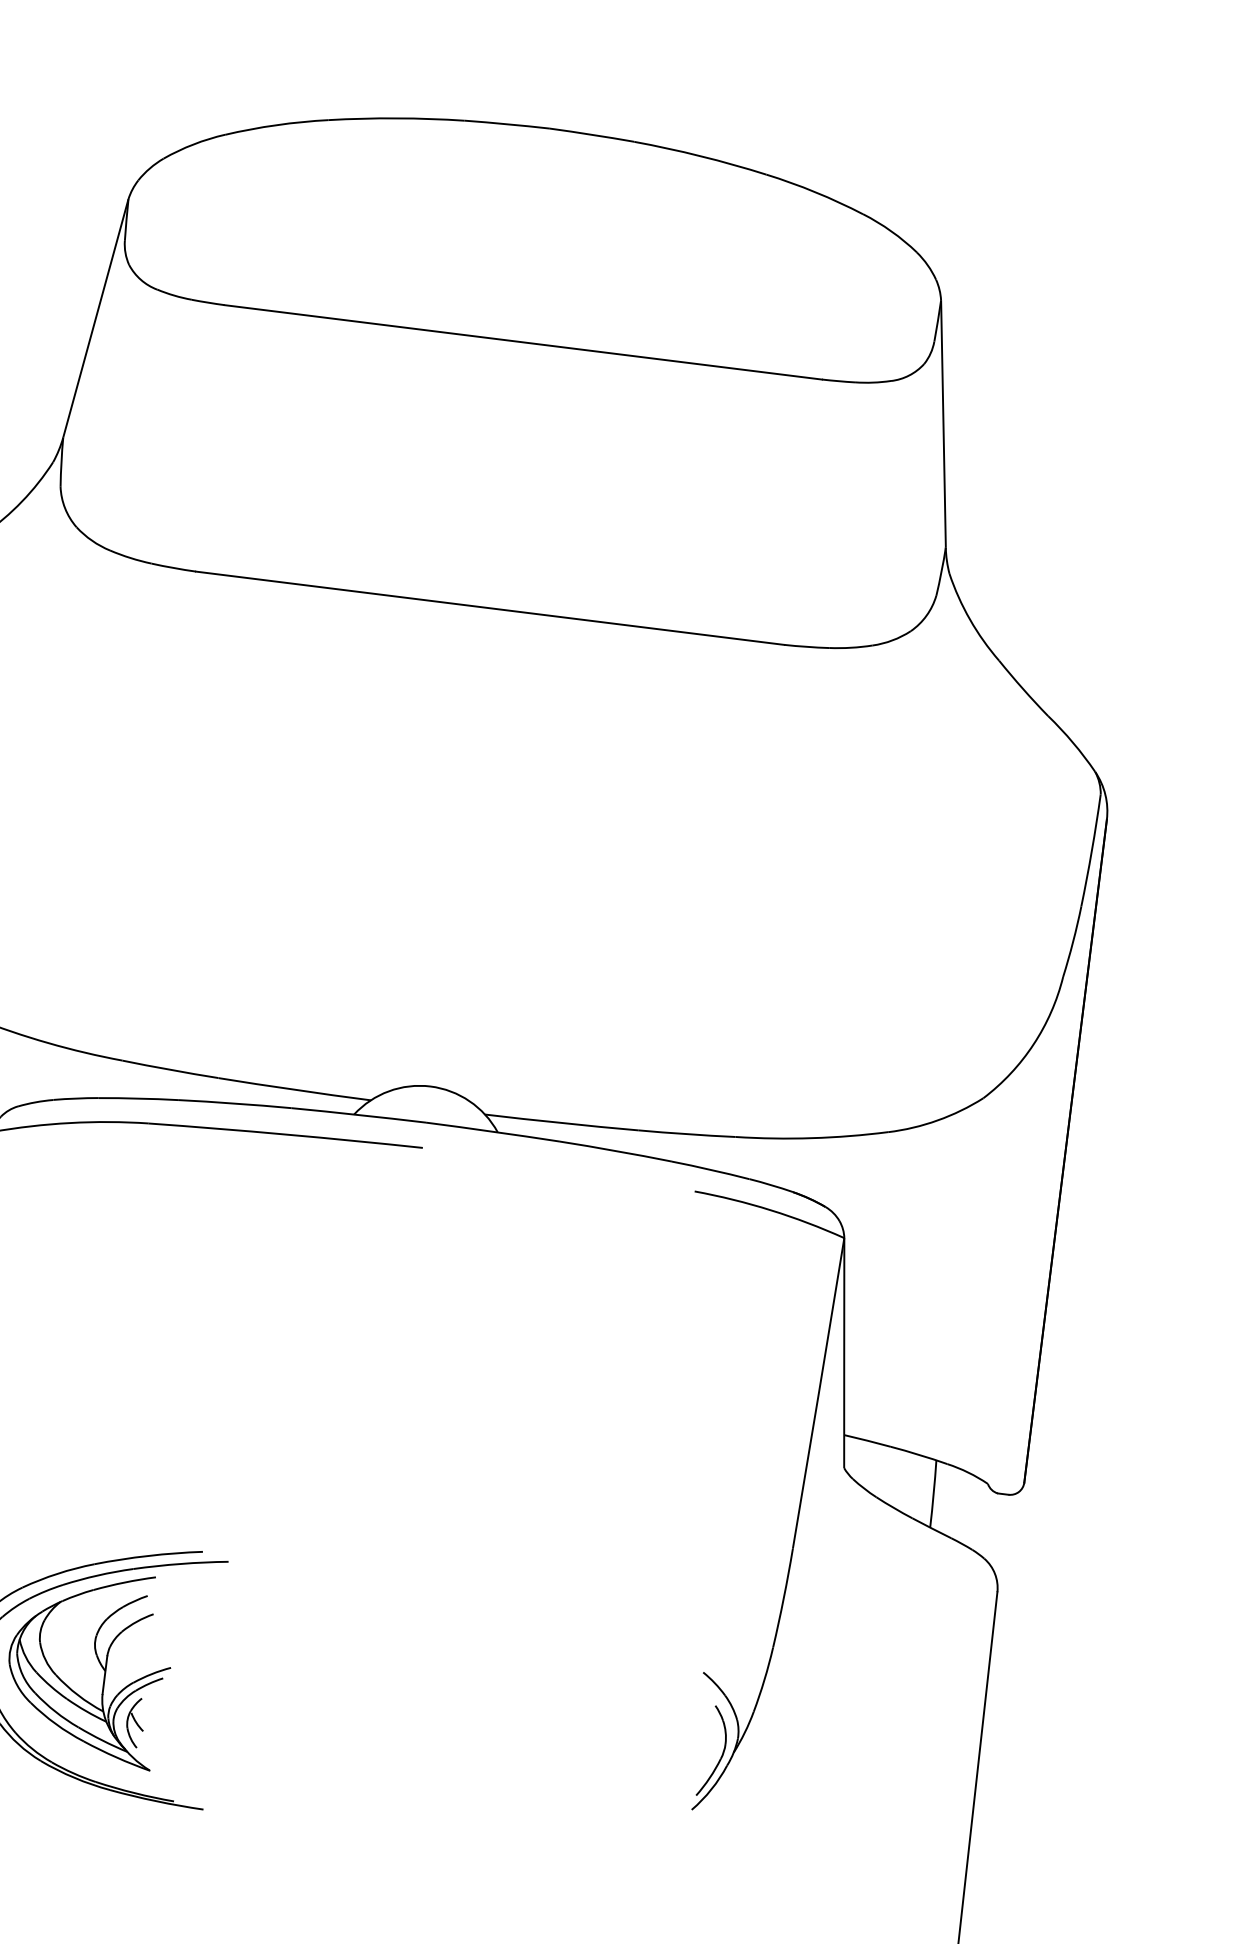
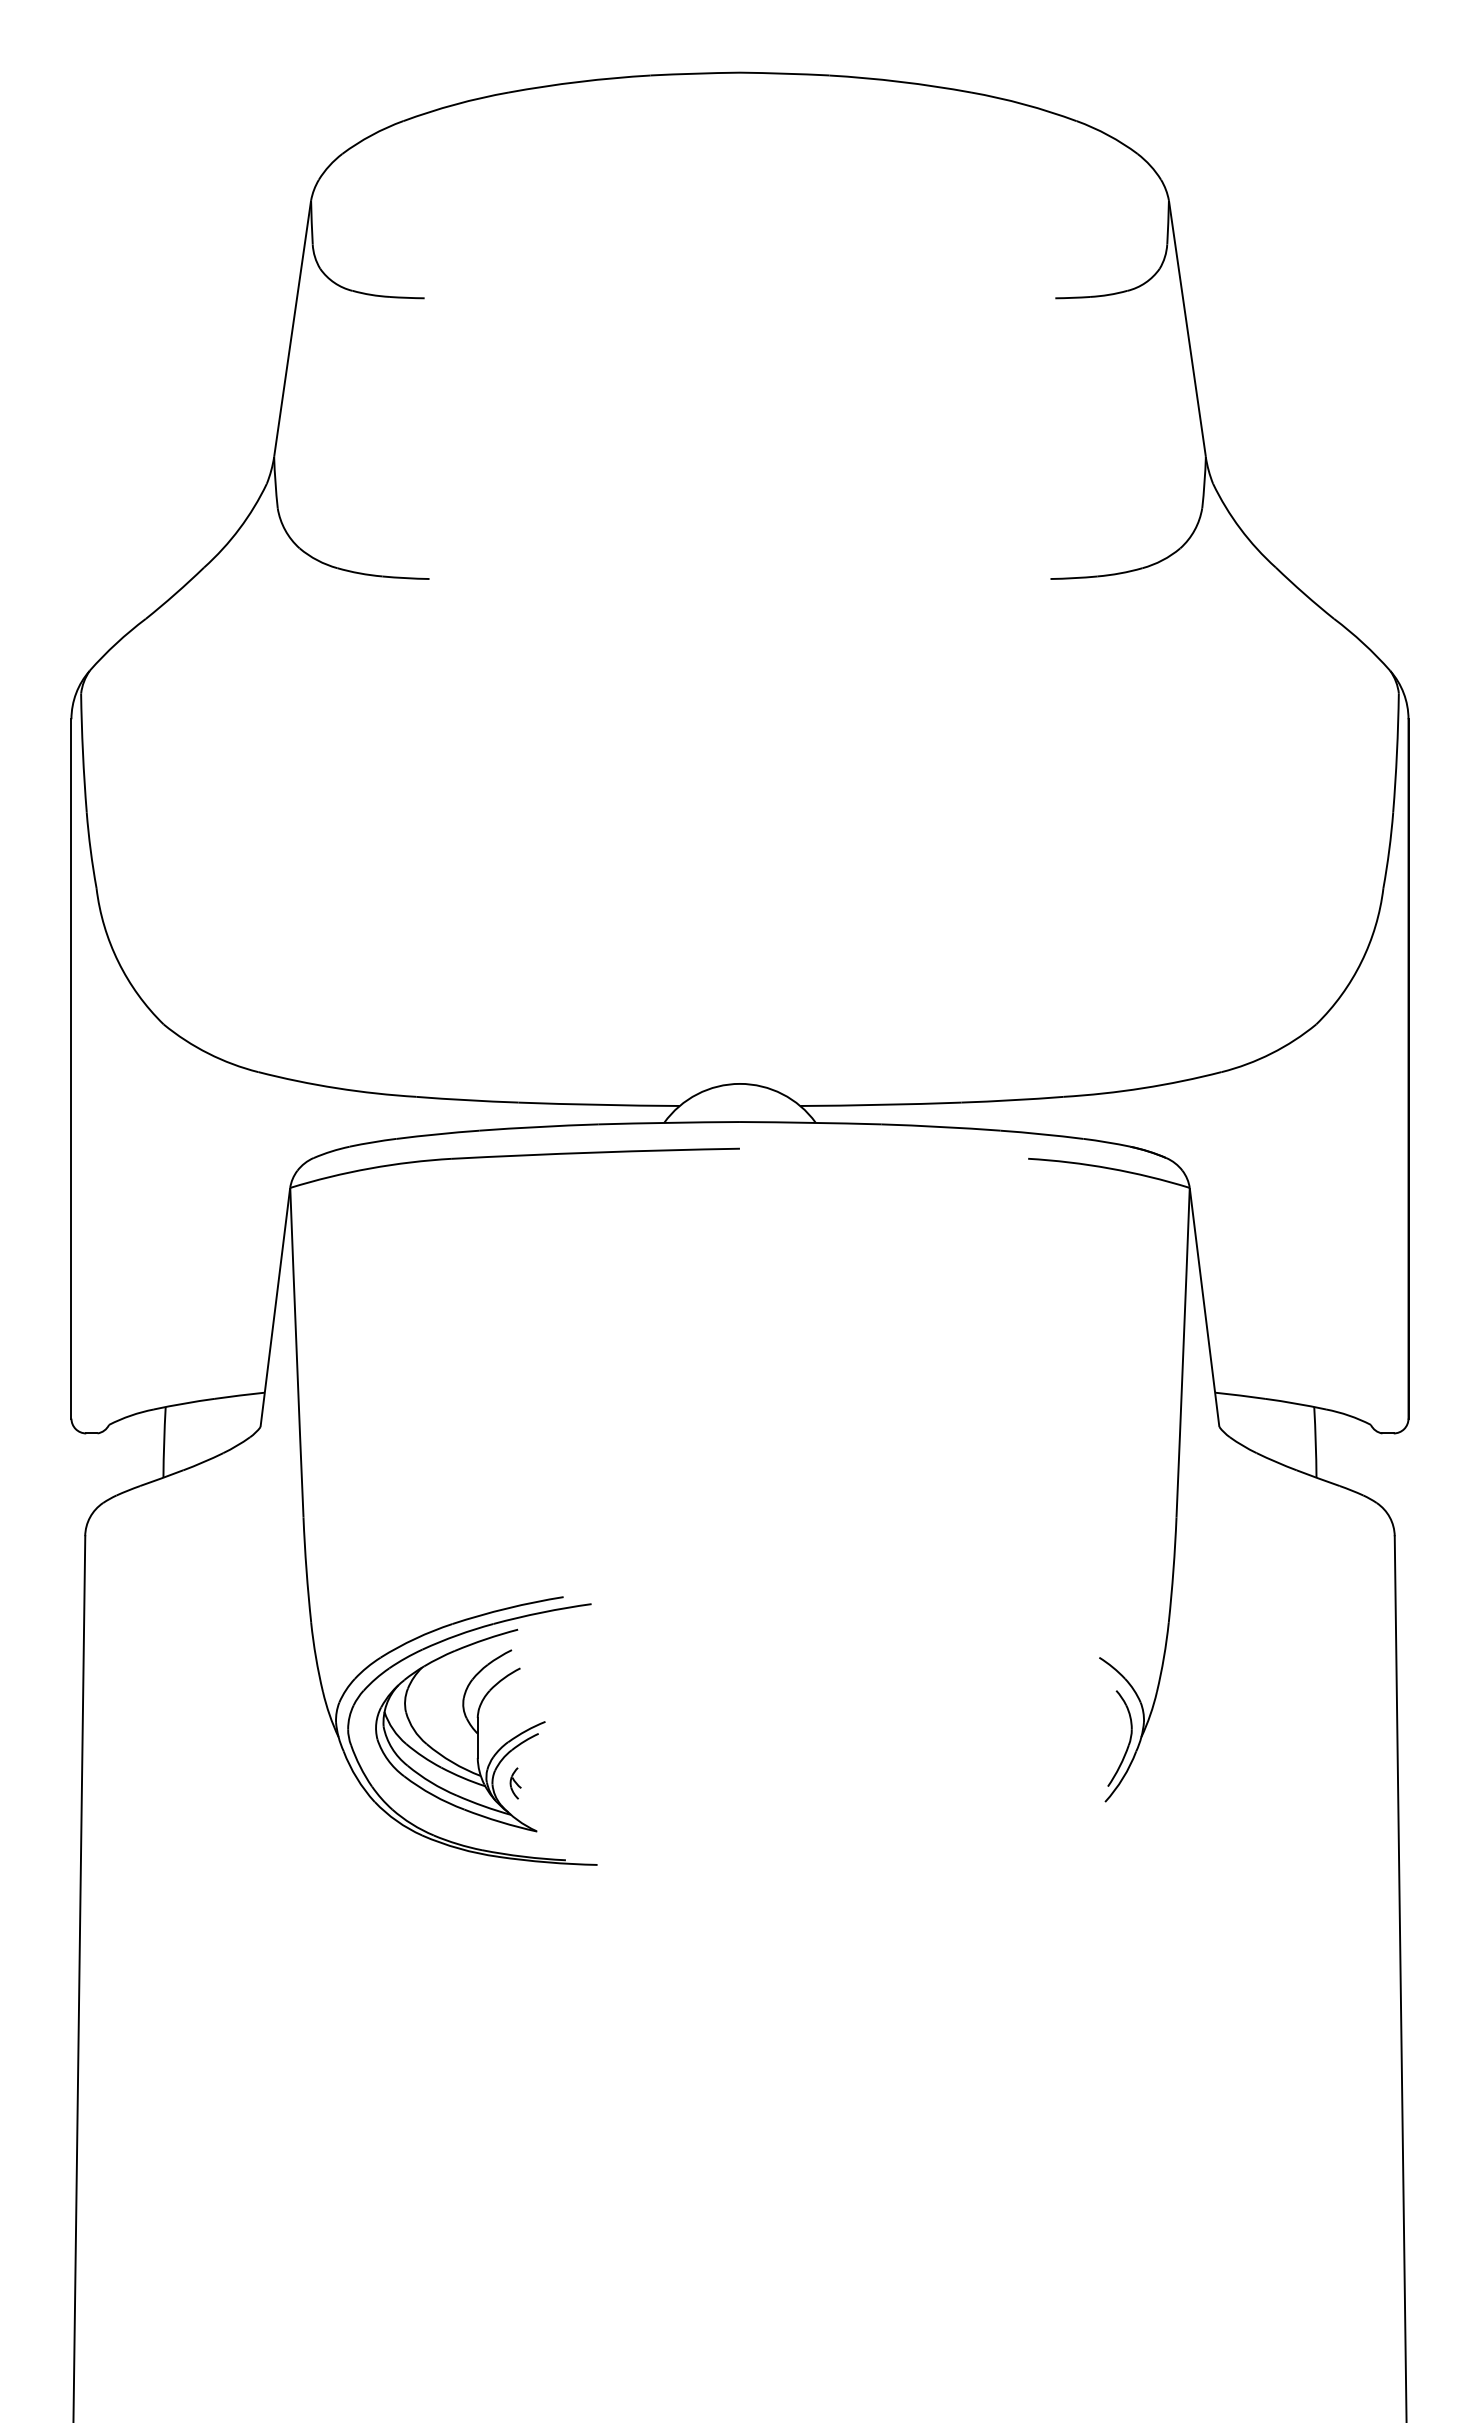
line: (522, 342) -> (739, 298), removed
line: (489, 608) -> (739, 579), removed
part: (135, 1722) -> (515, 1783), size x0.6

